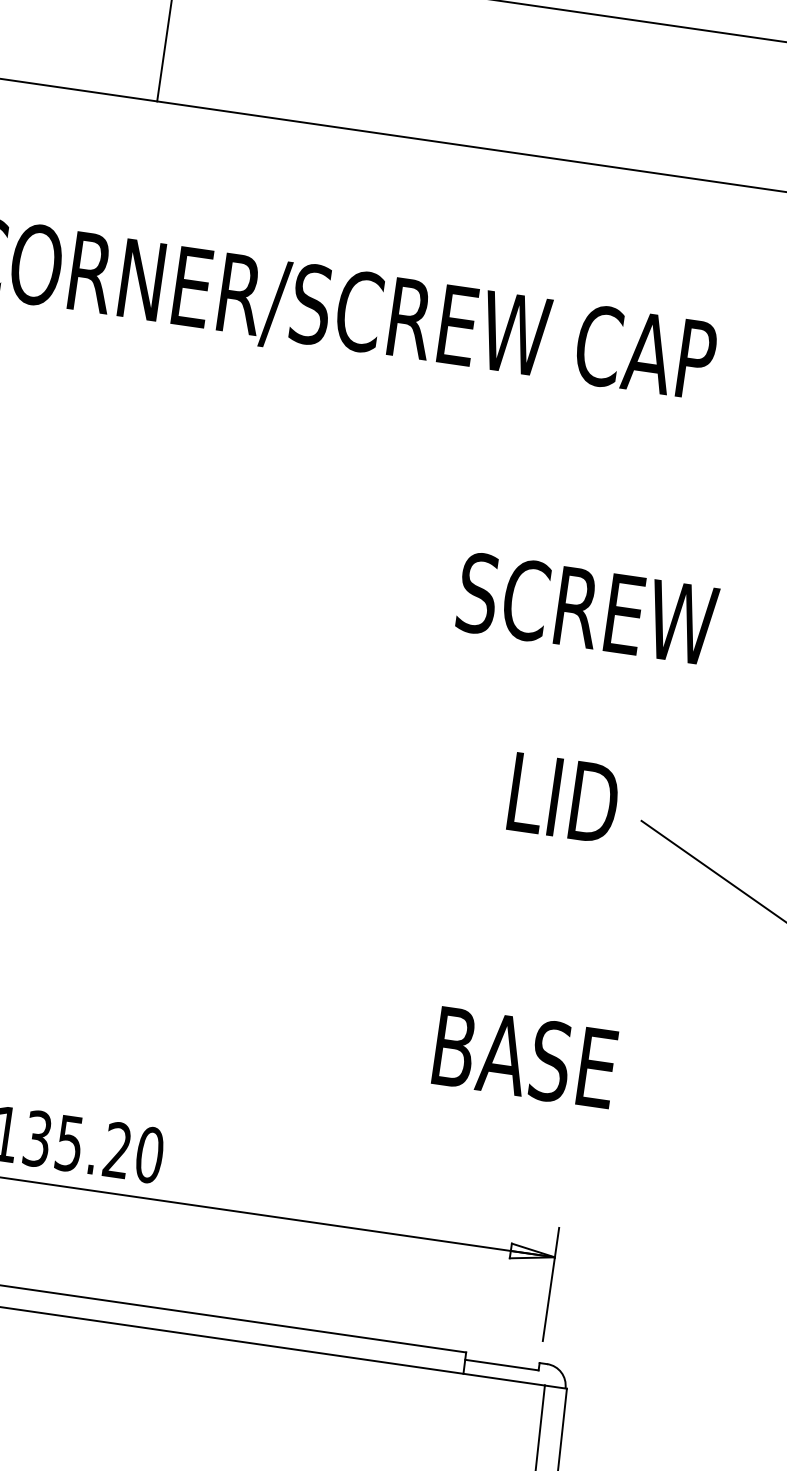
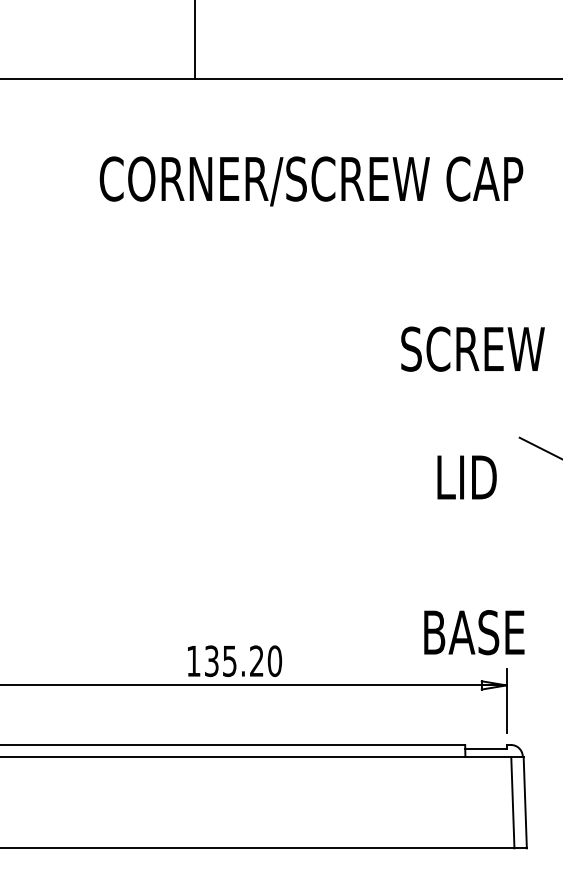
text: (586, 607) -> (472, 348), moved
text: (562, 798) -> (466, 477), moved
text: (525, 1057) -> (474, 632), moved

